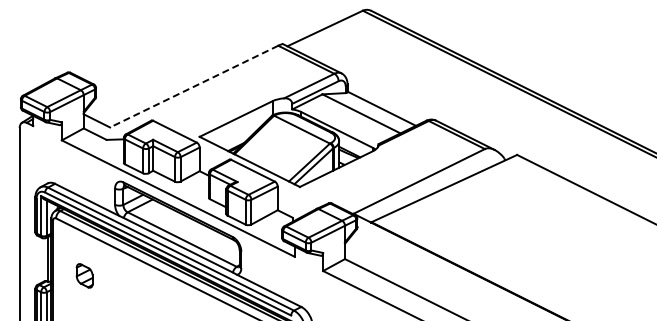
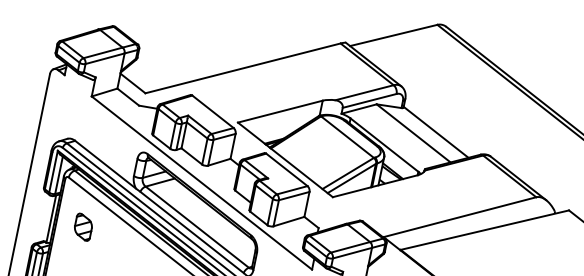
line: (194, 86) -> (243, 68), dashed -> solid
part: (84, 275) -> (83, 226), moved

